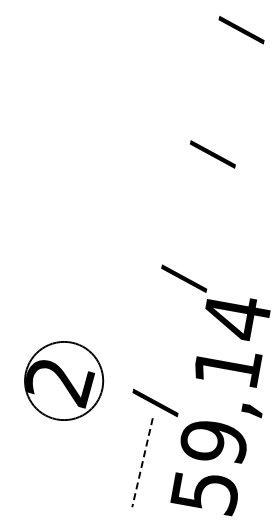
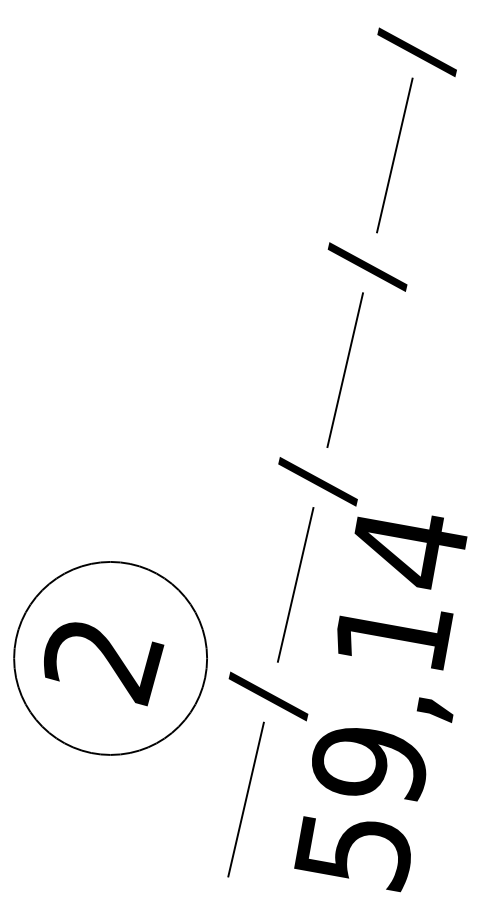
line: (228, 89) -> (394, 154), added
line: (199, 213) -> (344, 369), added
line: (170, 337) -> (294, 583), added
circle: (63, 380) -> (109, 657), size x1.43
line: (142, 462) -> (246, 799), dashed -> solid

